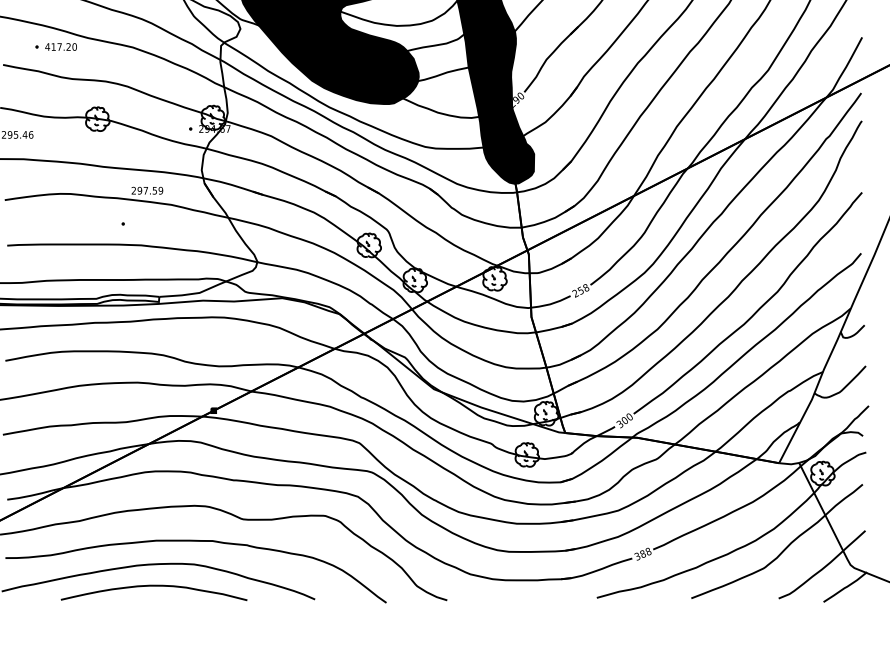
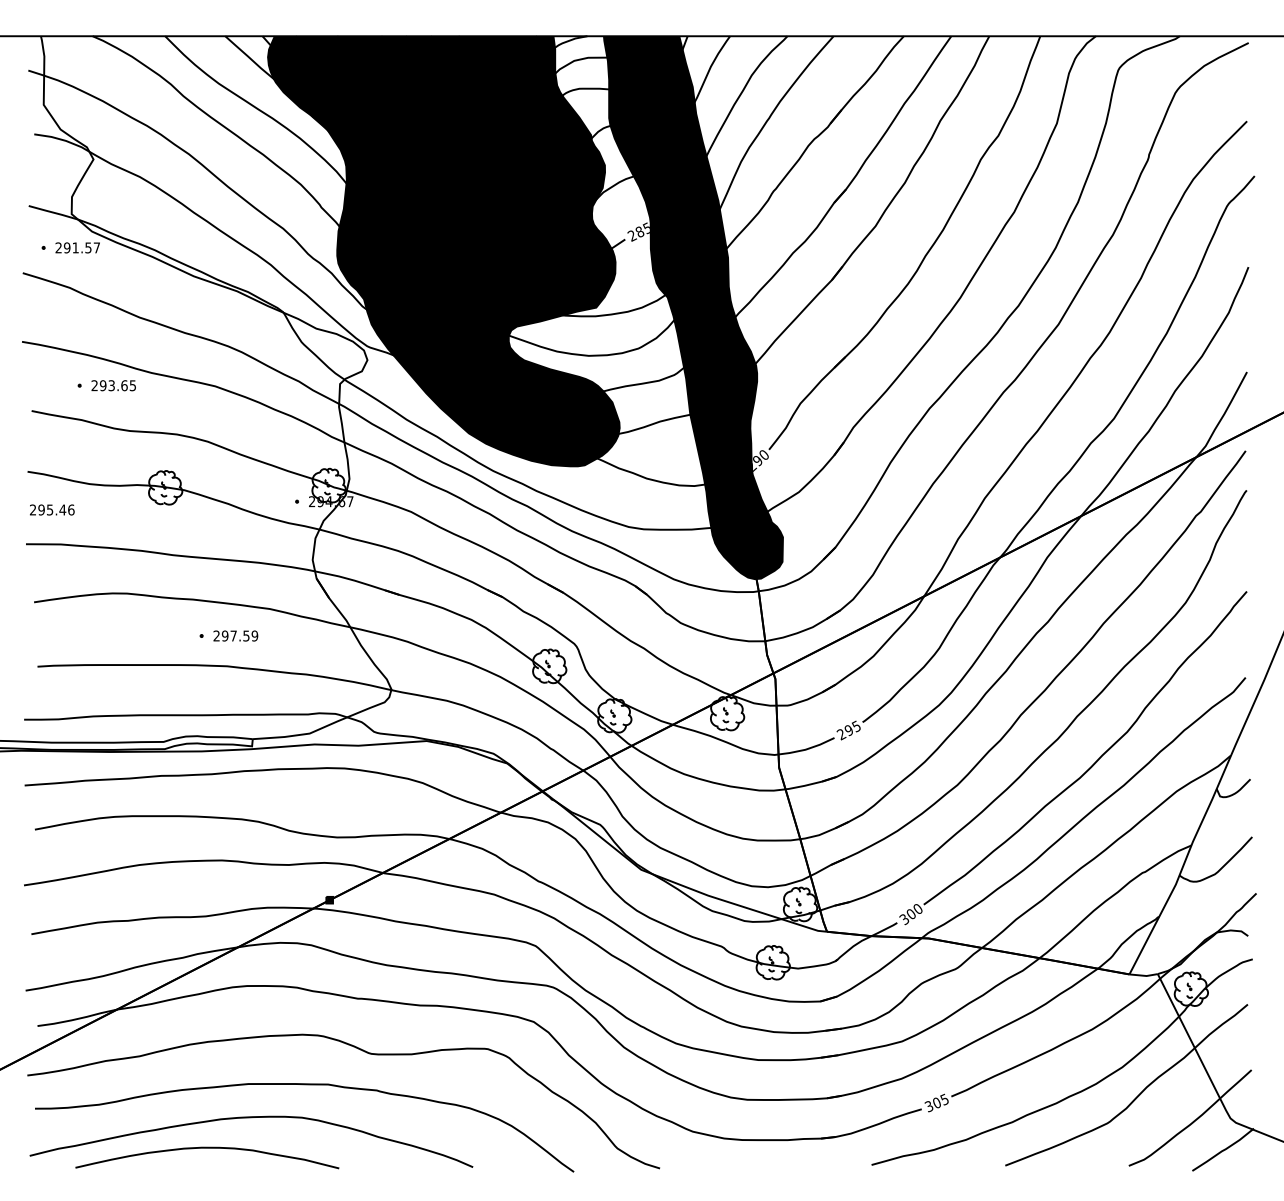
text: (60, 46) -> (113, 385), 417.20 -> 293.65
text: (147, 190) -> (235, 635), moved
text: (583, 289) -> (852, 728), 258 -> 295
text: (645, 552) -> (940, 1100), 388 -> 305
curve: (154, 586) -> (207, 1148), moved

